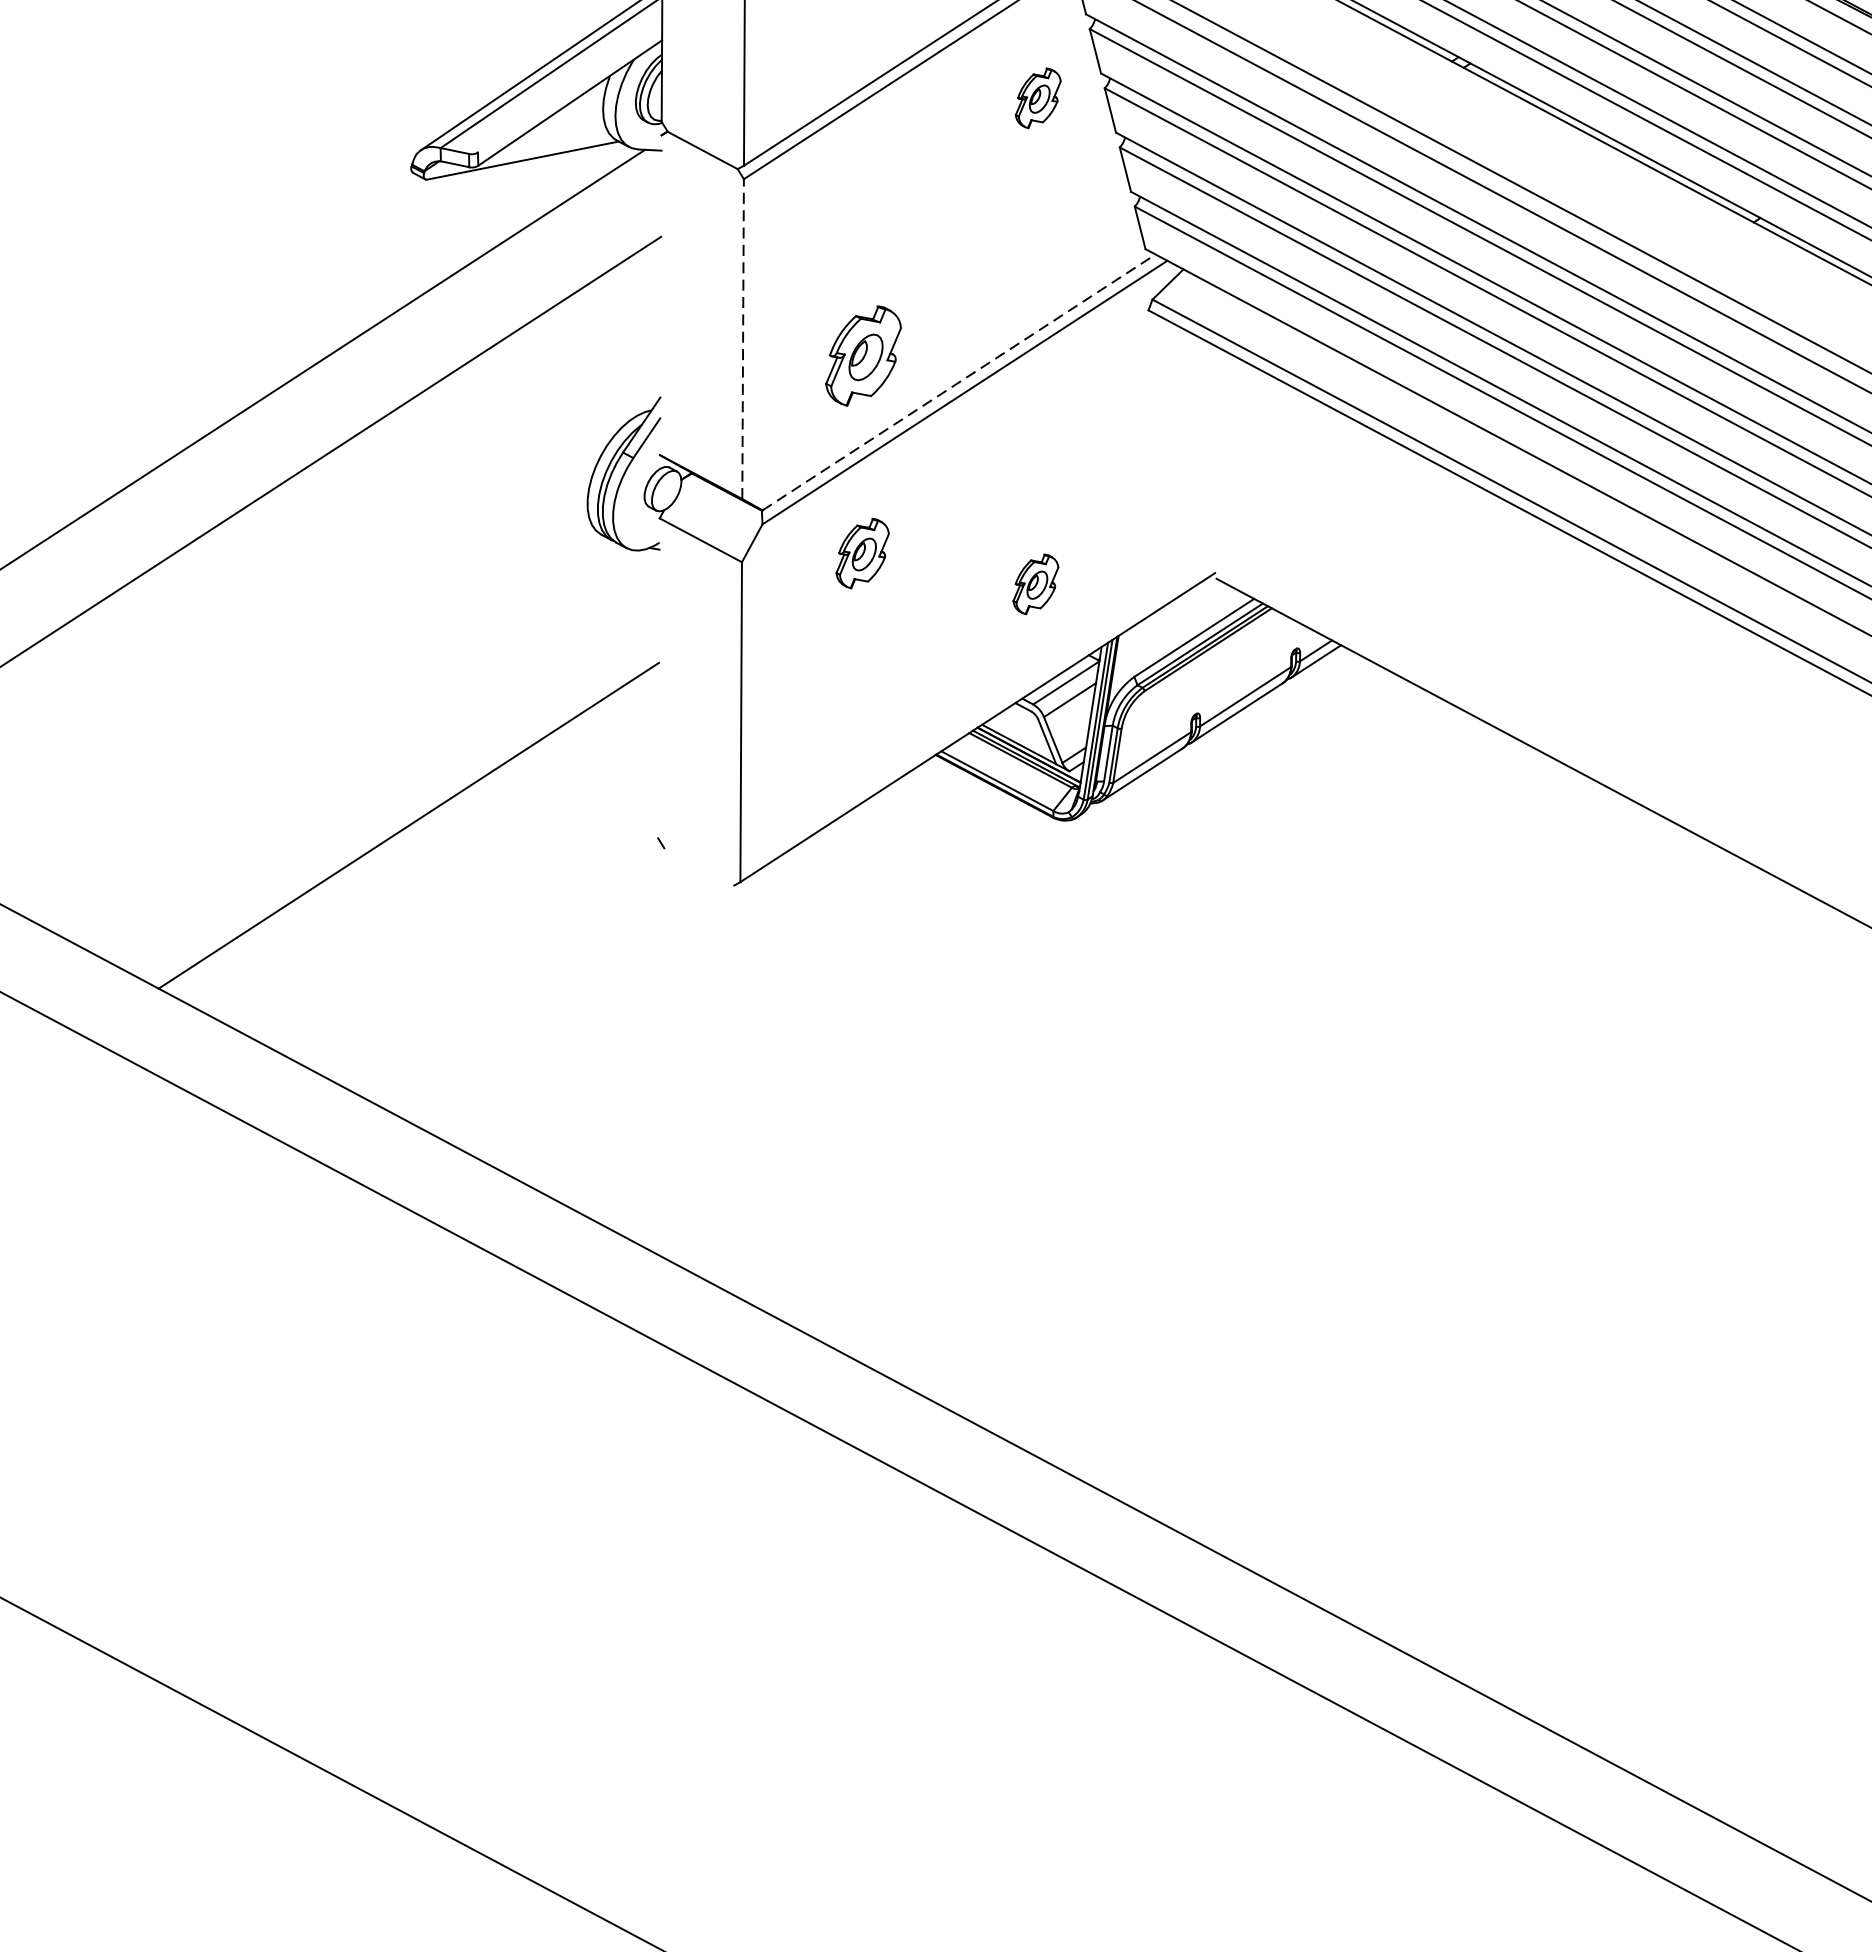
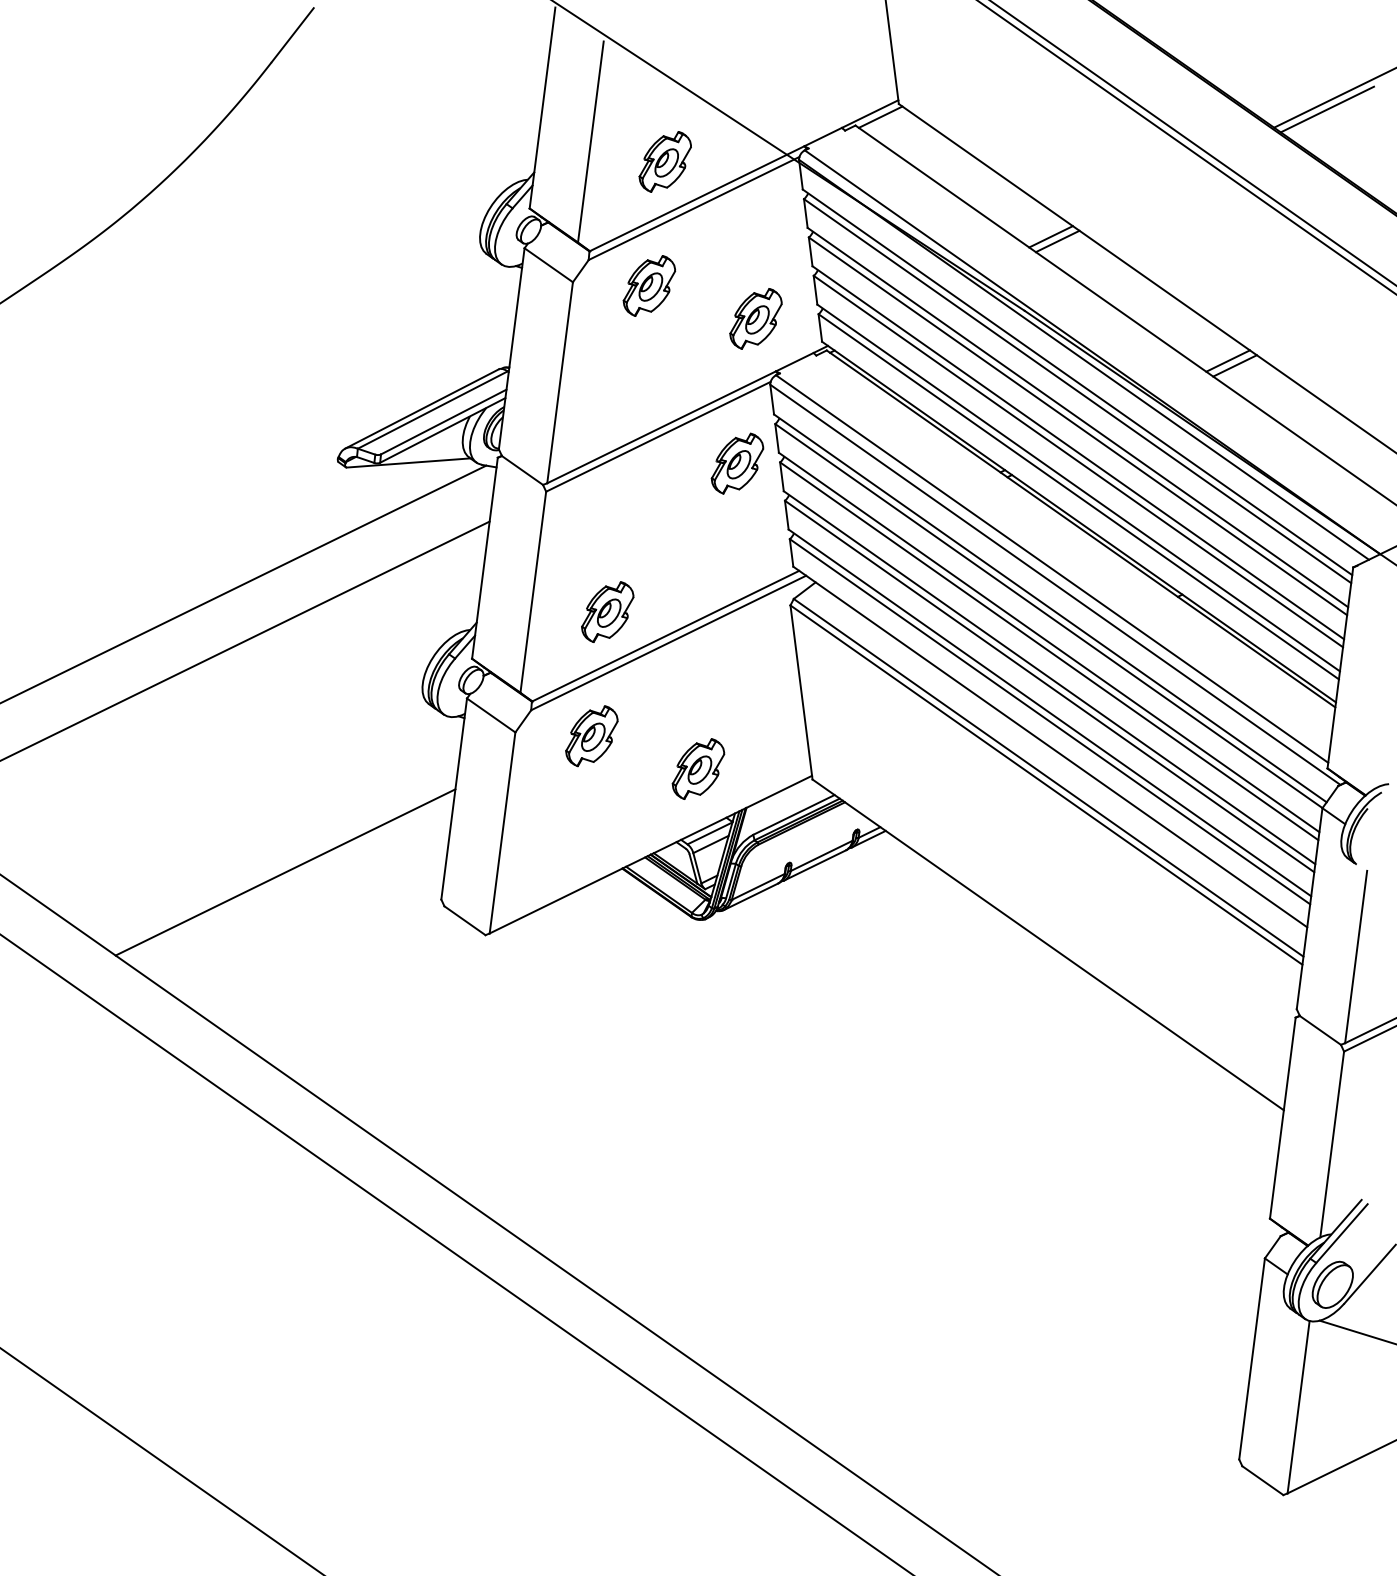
line: (569, 88) -> (443, 421), added
part: (1038, 98) -> (737, 463), size x1.67
line: (659, 294) -> (484, 557), added
line: (743, 337) -> (533, 591), dashed -> solid
line: (958, 383) -> (665, 636), dashed -> solid
line: (1182, 444) -> (801, 692), added
part: (862, 553) -> (591, 736), size x1.43
part: (1035, 583) -> (698, 768), size x1.67
line: (659, 677) -> (454, 798), added
line: (698, 866) -> (464, 920), added

